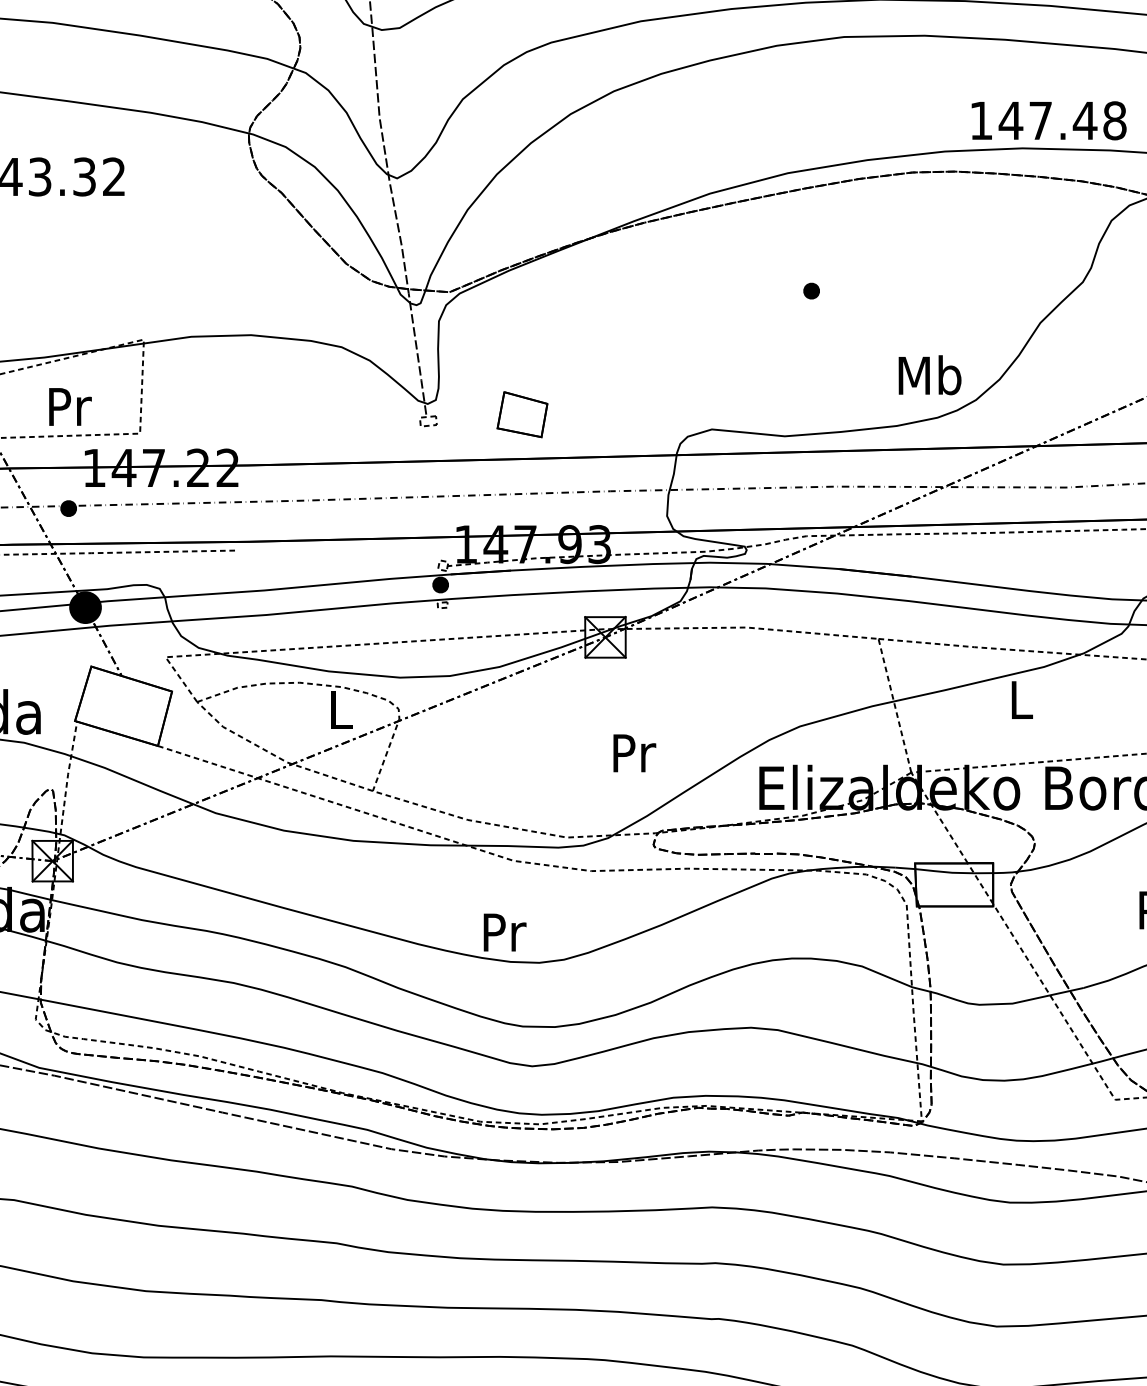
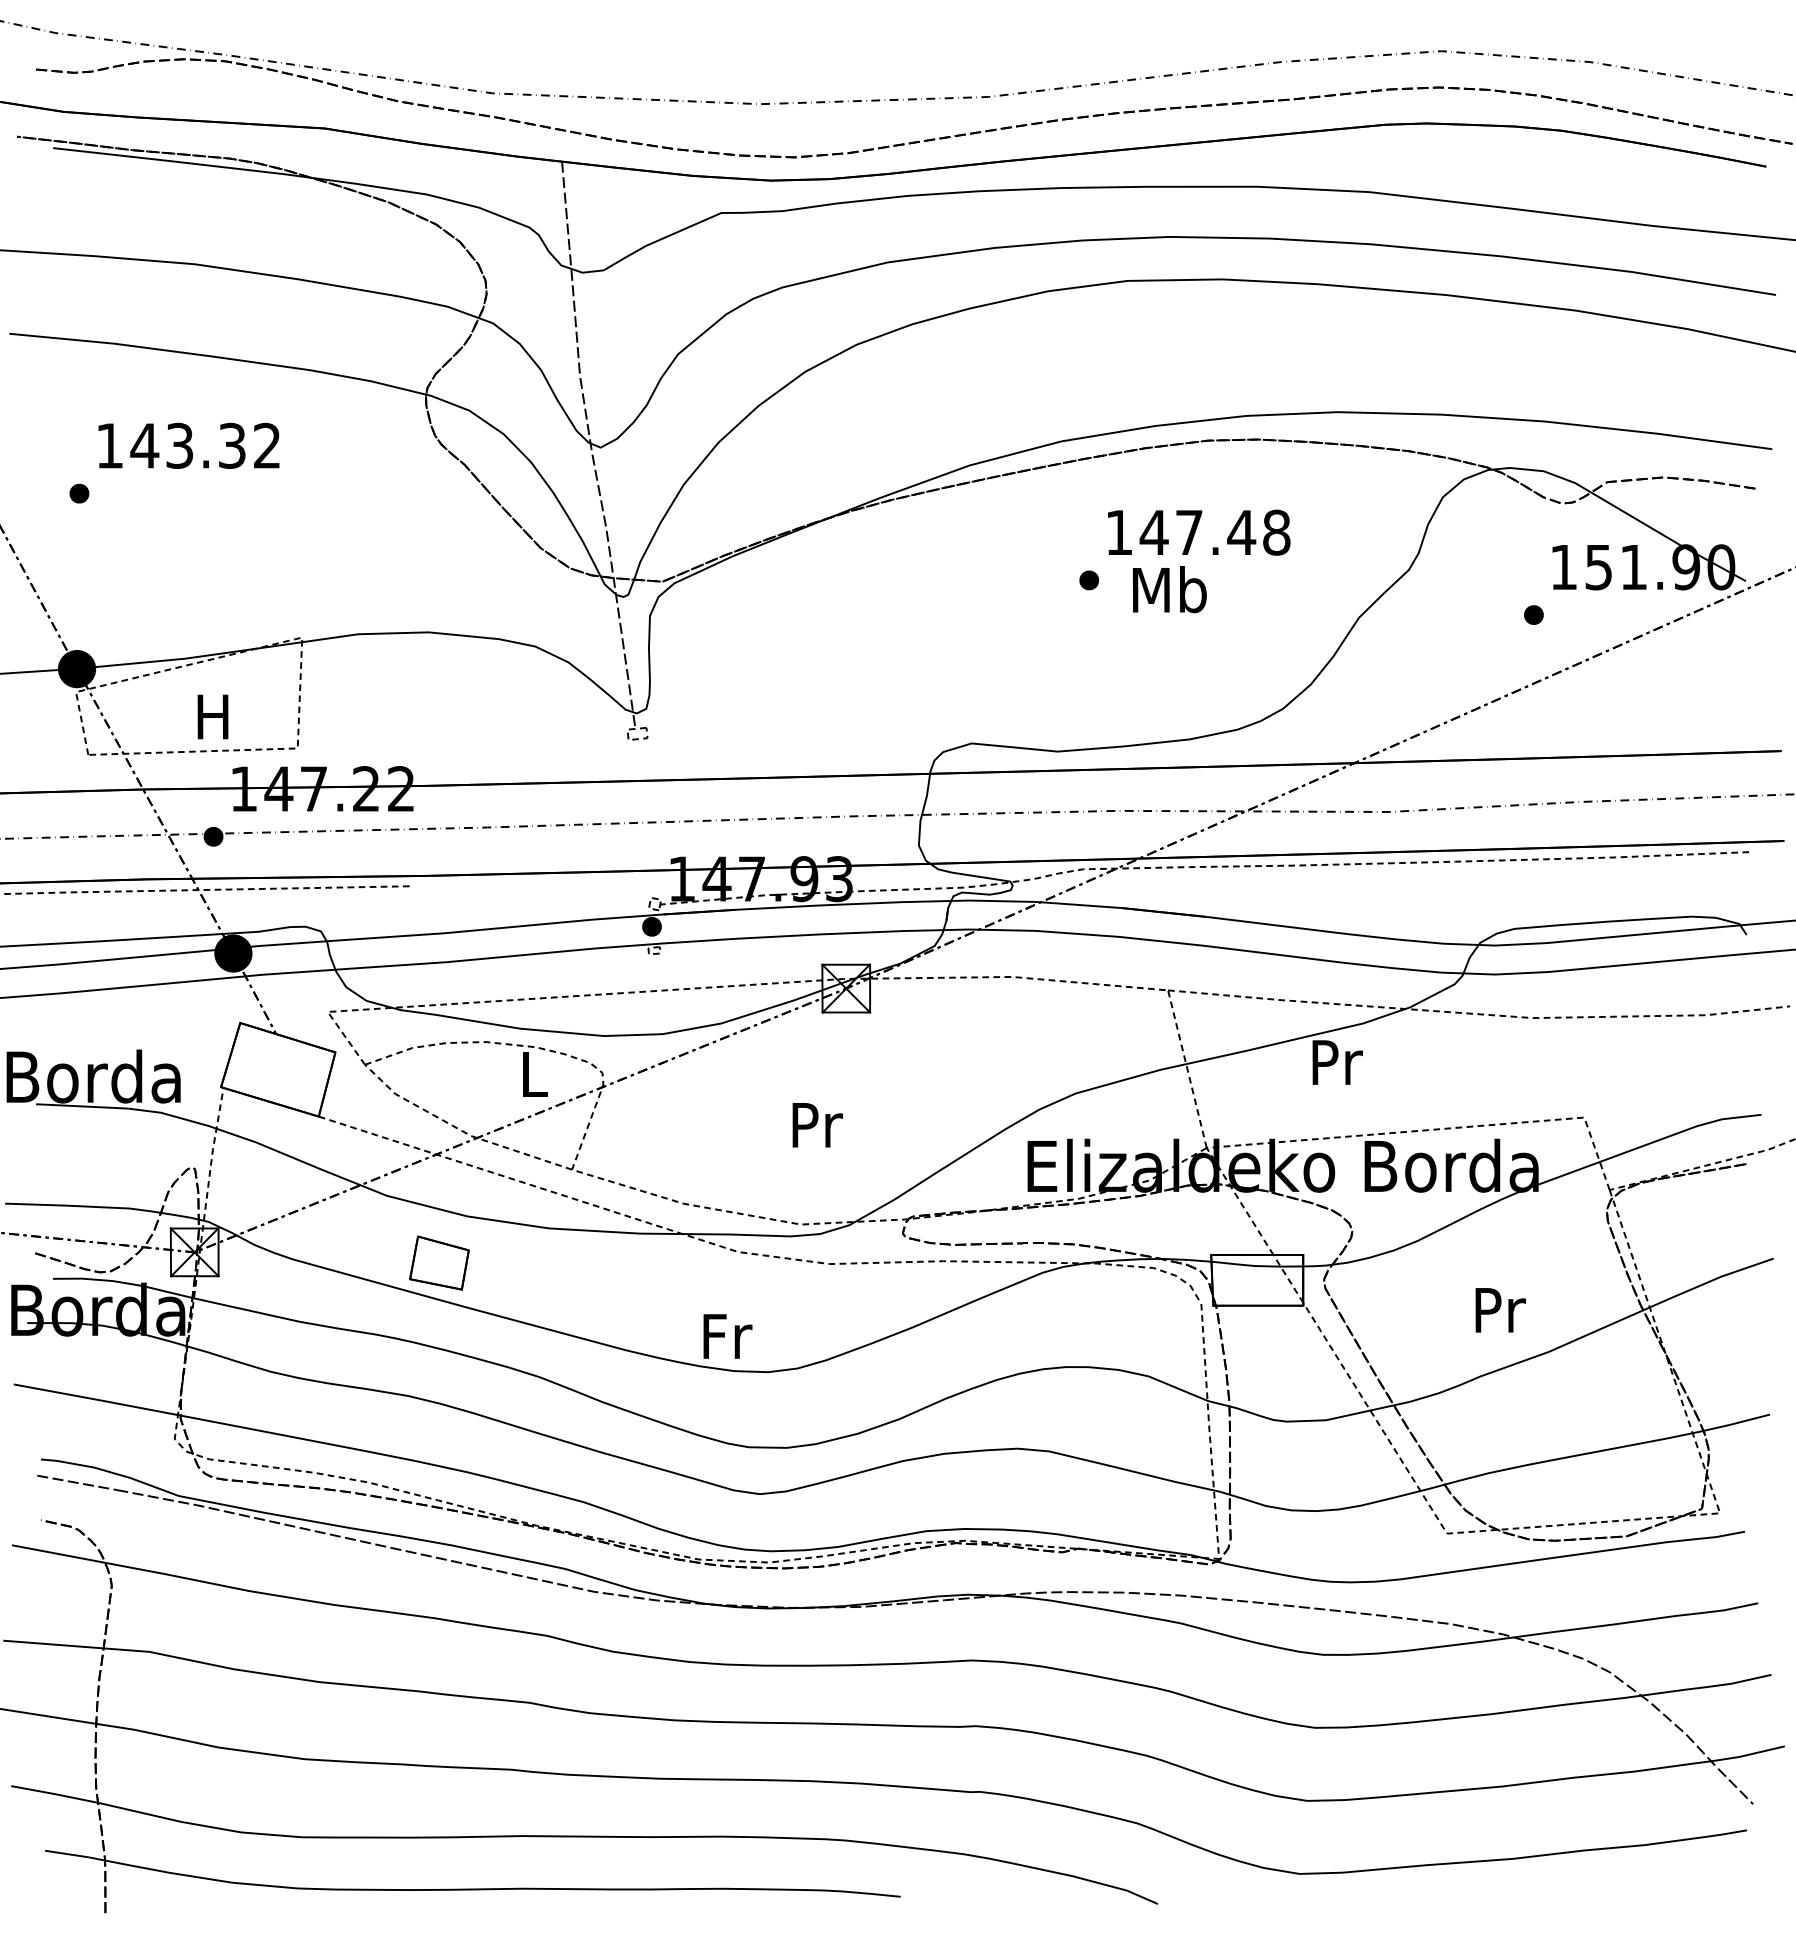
text: (1049, 120) -> (1199, 532), moved
text: (929, 375) -> (1169, 589), moved
text: (70, 406) -> (215, 716), Pr -> H
part: (522, 414) -> (439, 1262), moved
text: (1022, 700) -> (1337, 1062), L -> Pr
text: (634, 753) -> (817, 1125), moved
text: (504, 932) -> (727, 1336), Pr -> Fr

